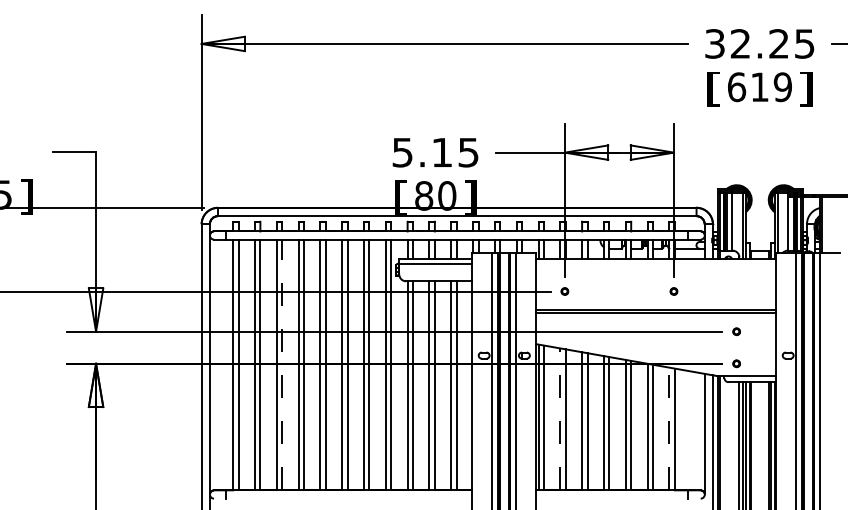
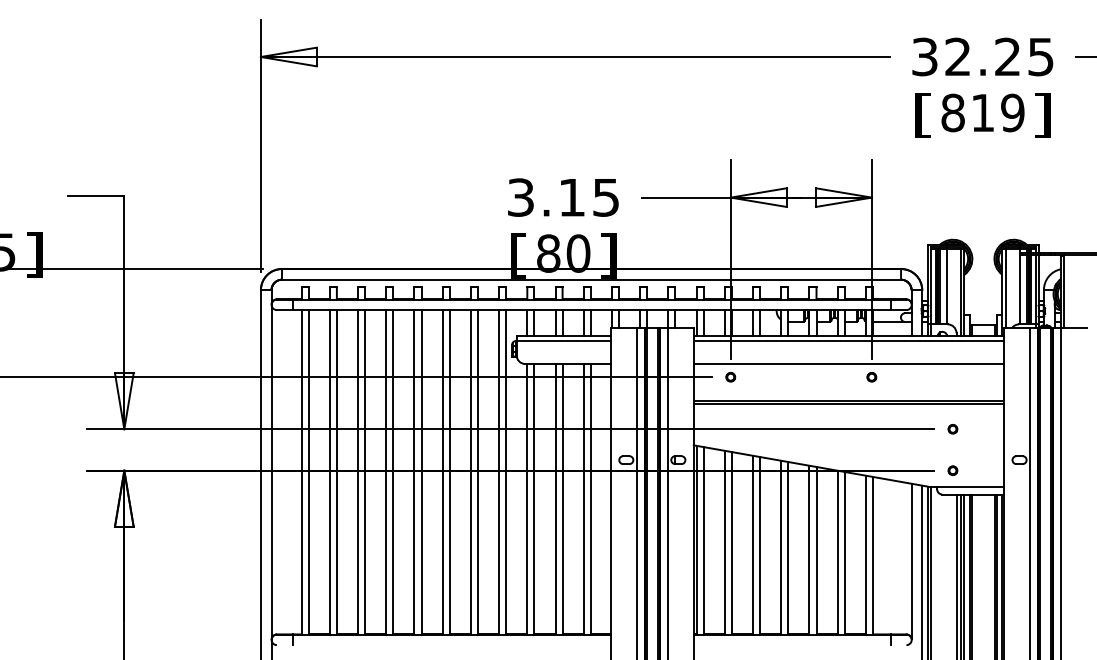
text: (736, 87) -> (952, 113), 619 -> 819
text: (402, 151) -> (520, 196), 5.15 -> 3.15
line: (656, 263) -> (849, 340), added
line: (656, 281) -> (849, 364), added
line: (282, 364) -> (365, 471), dashed -> solid
line: (560, 418) -> (725, 541), dashed -> solid
line: (669, 428) -> (866, 554), dashed -> solid

